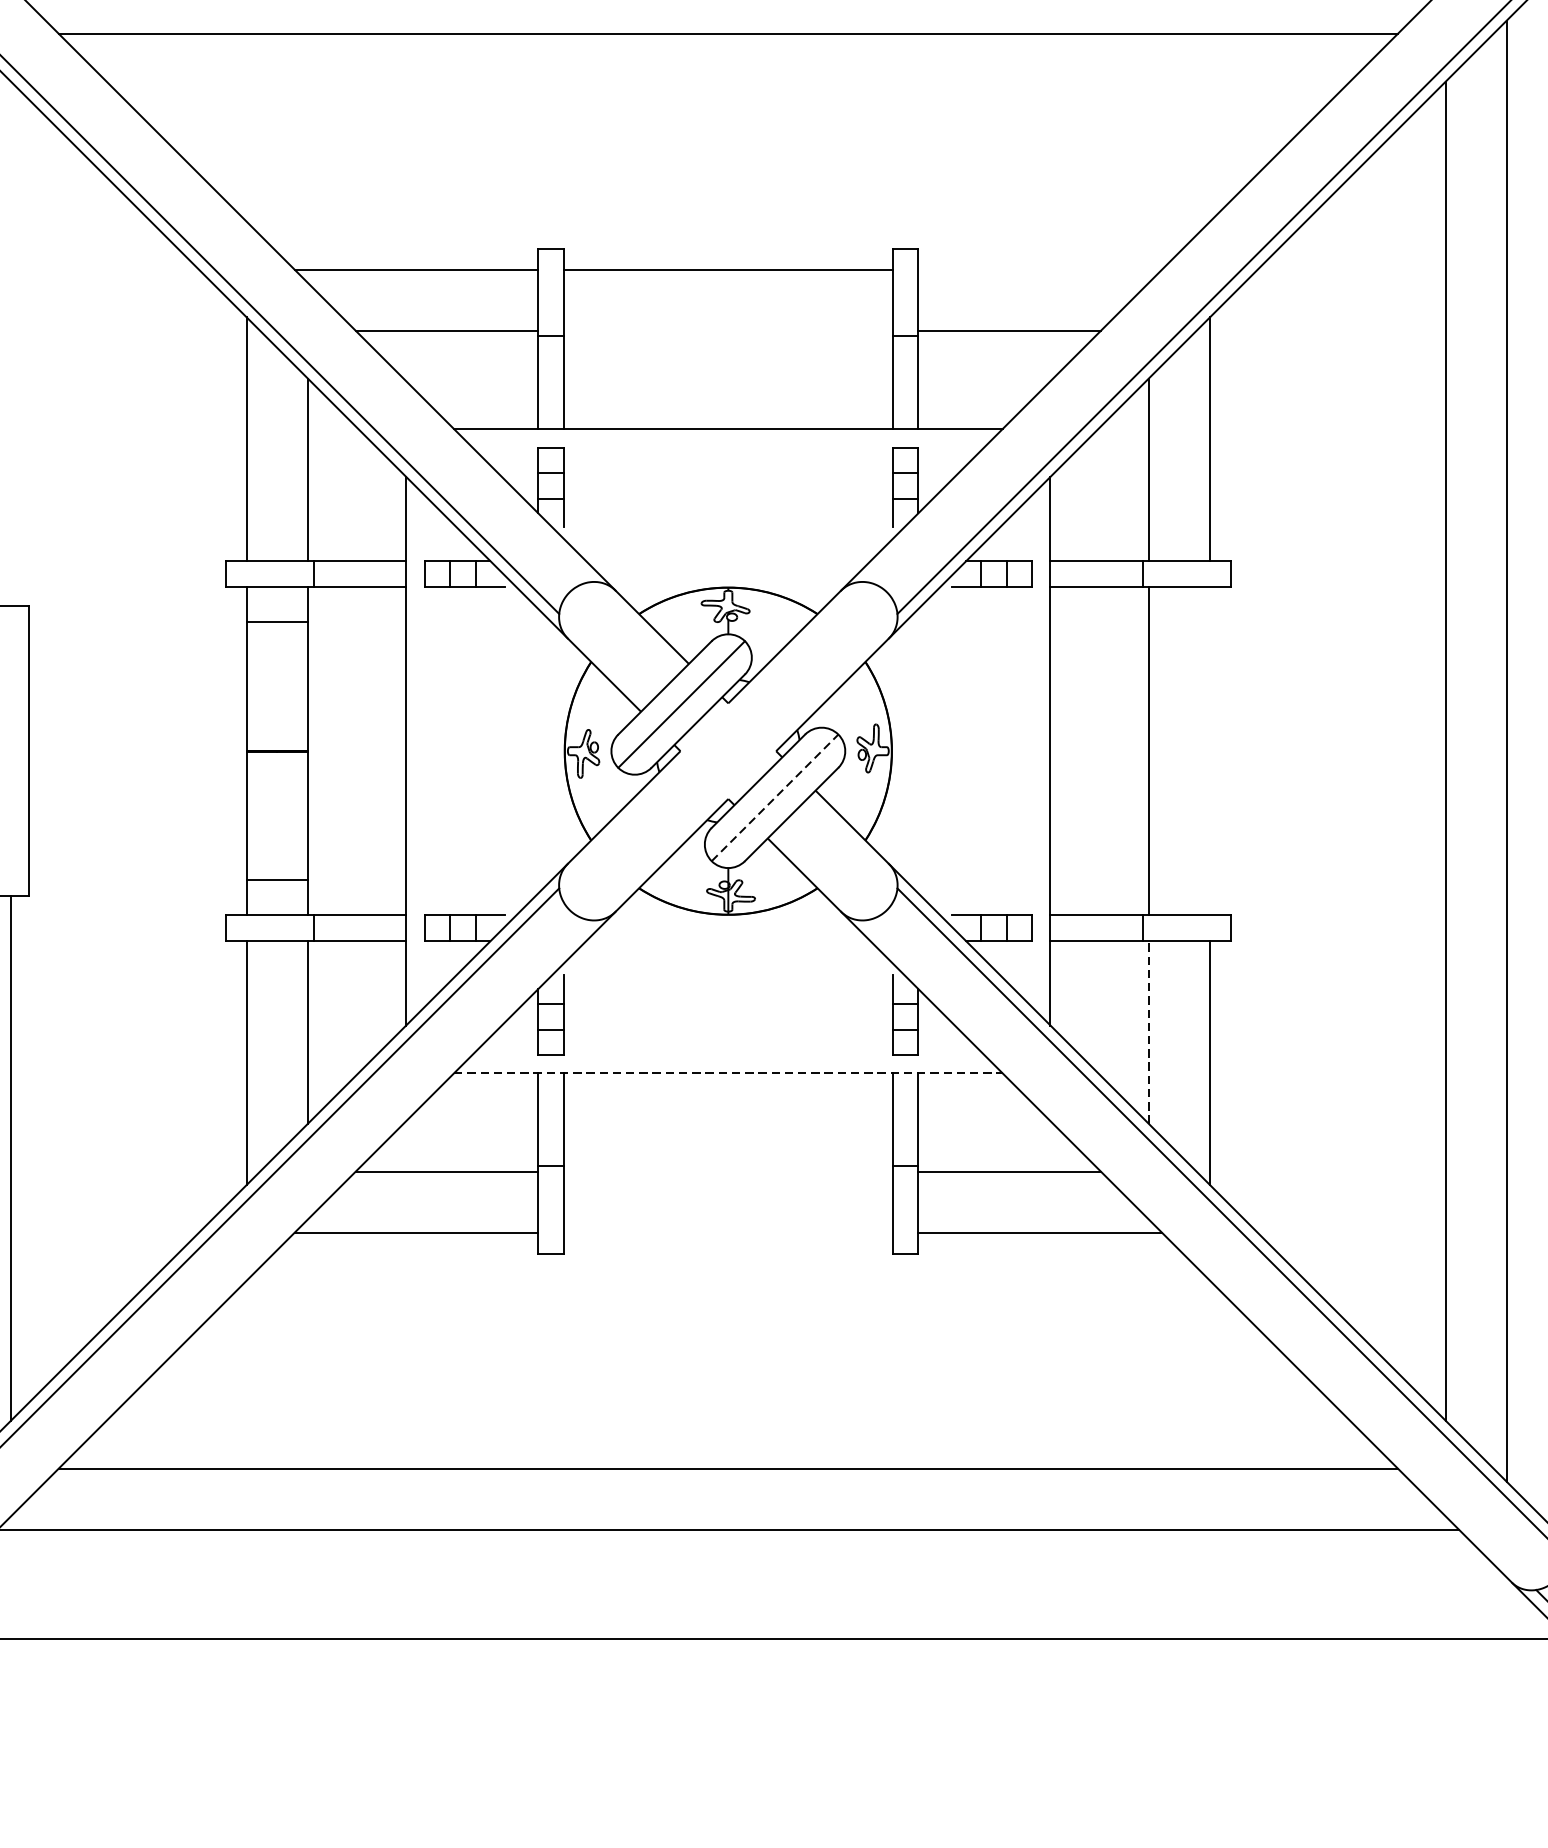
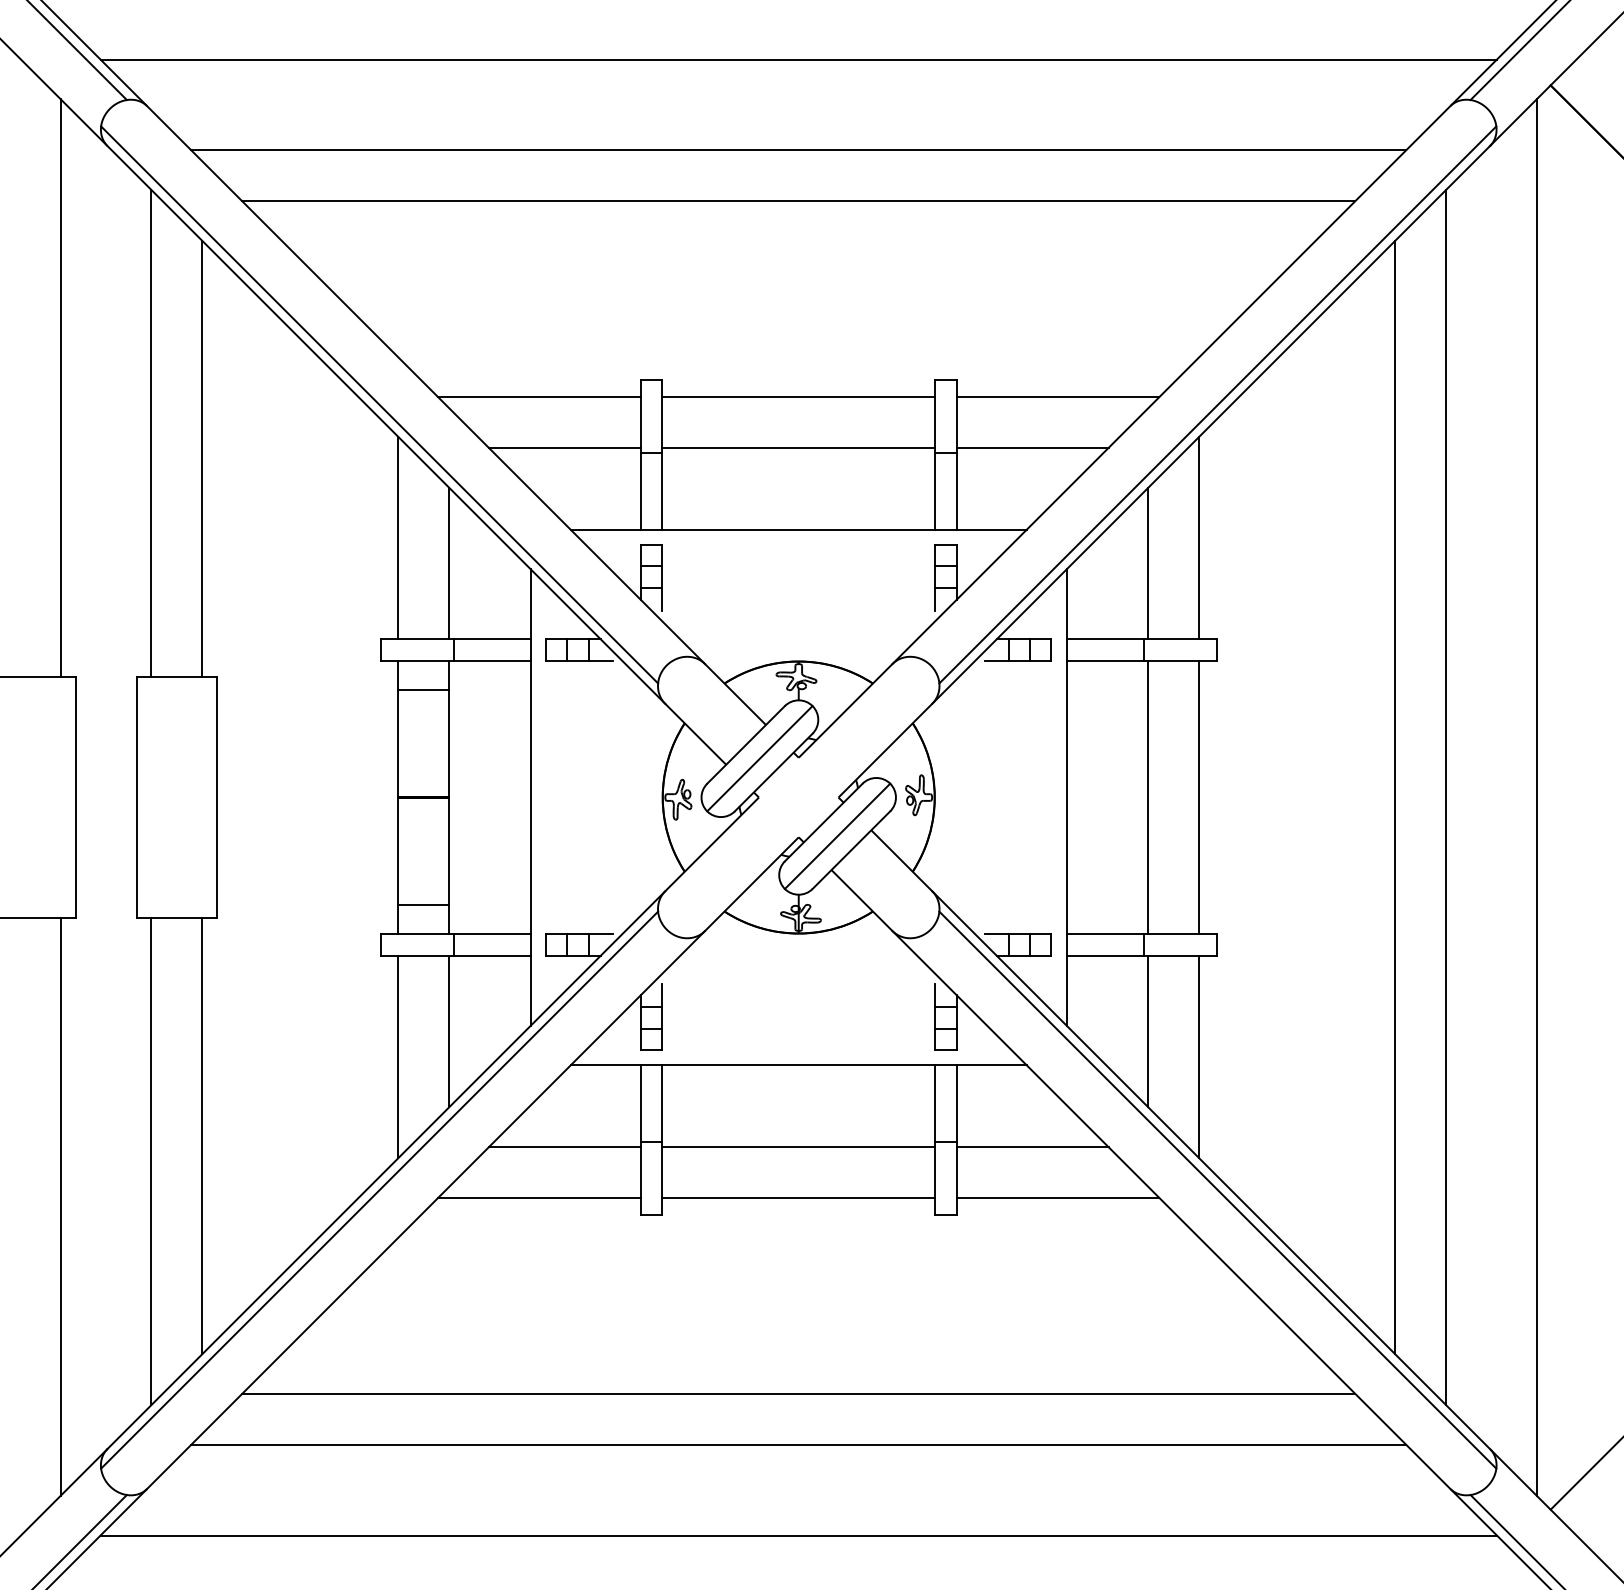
line: (1039, 270) -> (1057, 397), added
line: (728, 330) -> (798, 447), added
line: (11, 343) -> (202, 458), added
line: (1210, 751) -> (1199, 797), added
line: (774, 798) -> (837, 836), dashed -> solid
line: (1148, 1032) -> (1148, 1031), dashed -> solid
line: (729, 1073) -> (799, 1065), dashed -> solid
line: (728, 1172) -> (798, 1147), added
line: (728, 1233) -> (798, 1198), added

